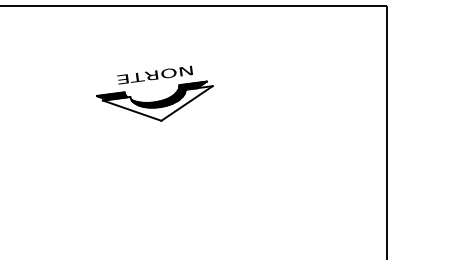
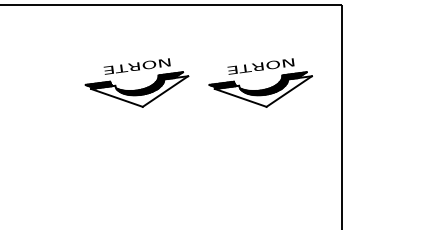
part: (297, 100) -> (263, 88), added

